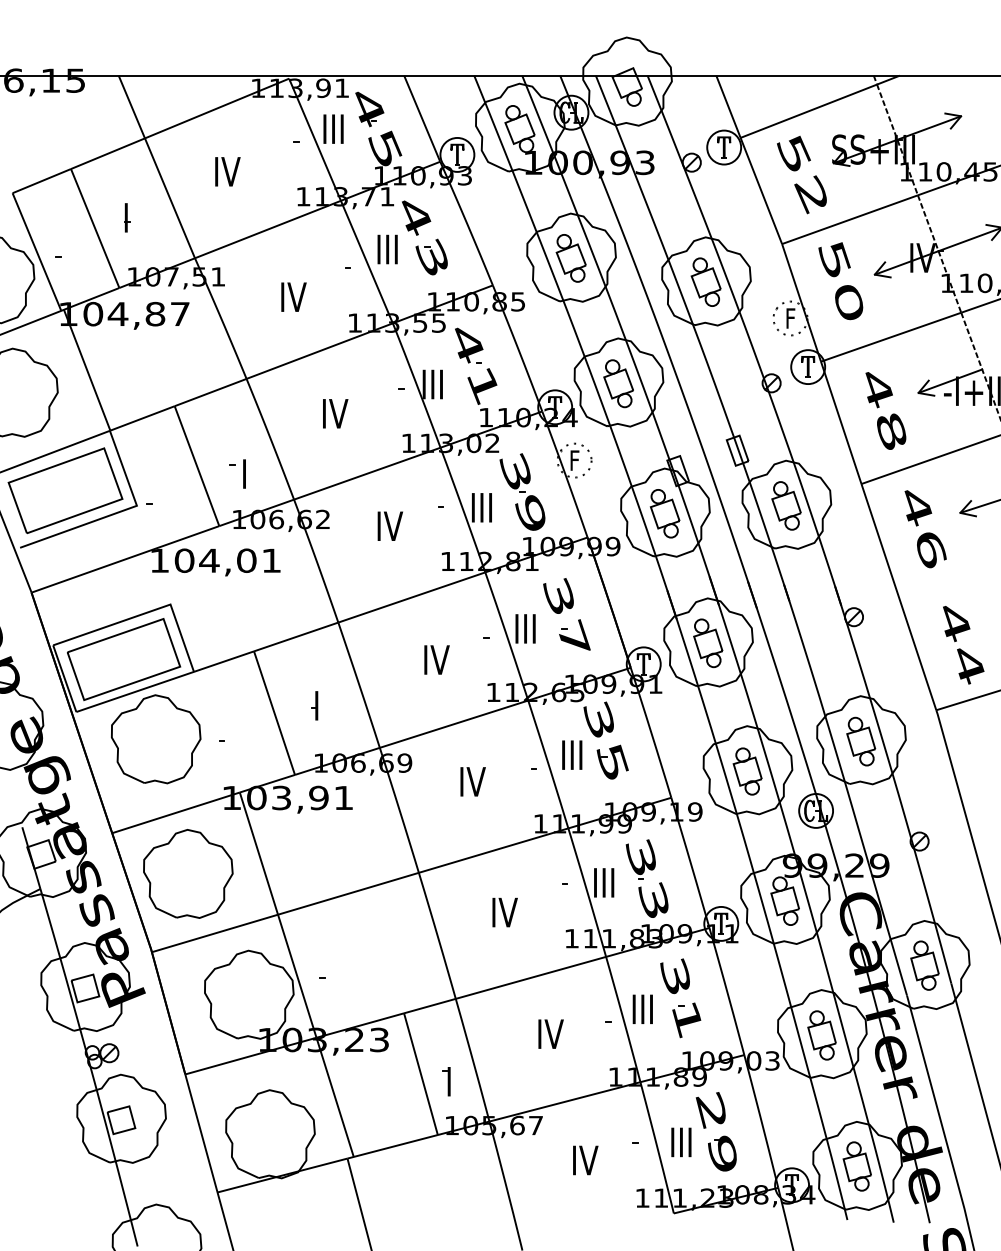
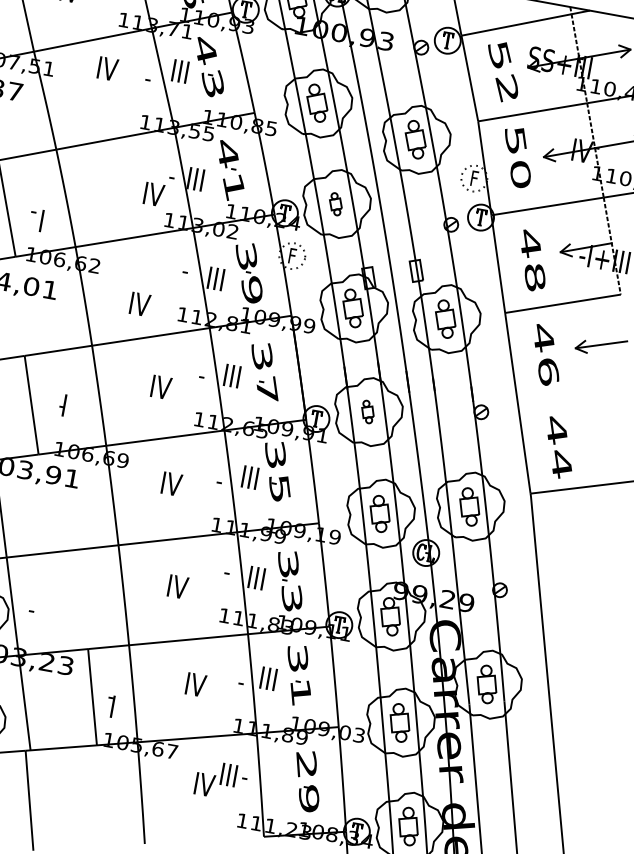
text: (293, 296) -> (107, 68), moved
part: (618, 383) -> (335, 204), size x0.6
text: (335, 413) -> (154, 194), moved
text: (389, 525) -> (139, 303), moved
part: (708, 643) -> (368, 412), size x0.6
text: (681, 1142) -> (228, 775), moved

